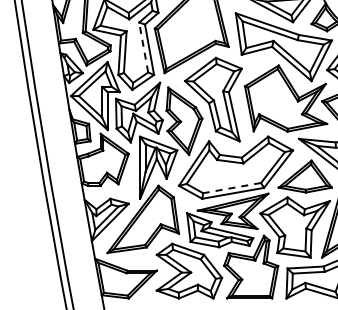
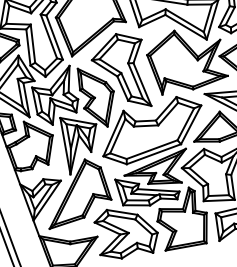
line: (143, 47) -> (48, 36), dashed -> solid
line: (231, 188) -> (151, 150), dashed -> solid

